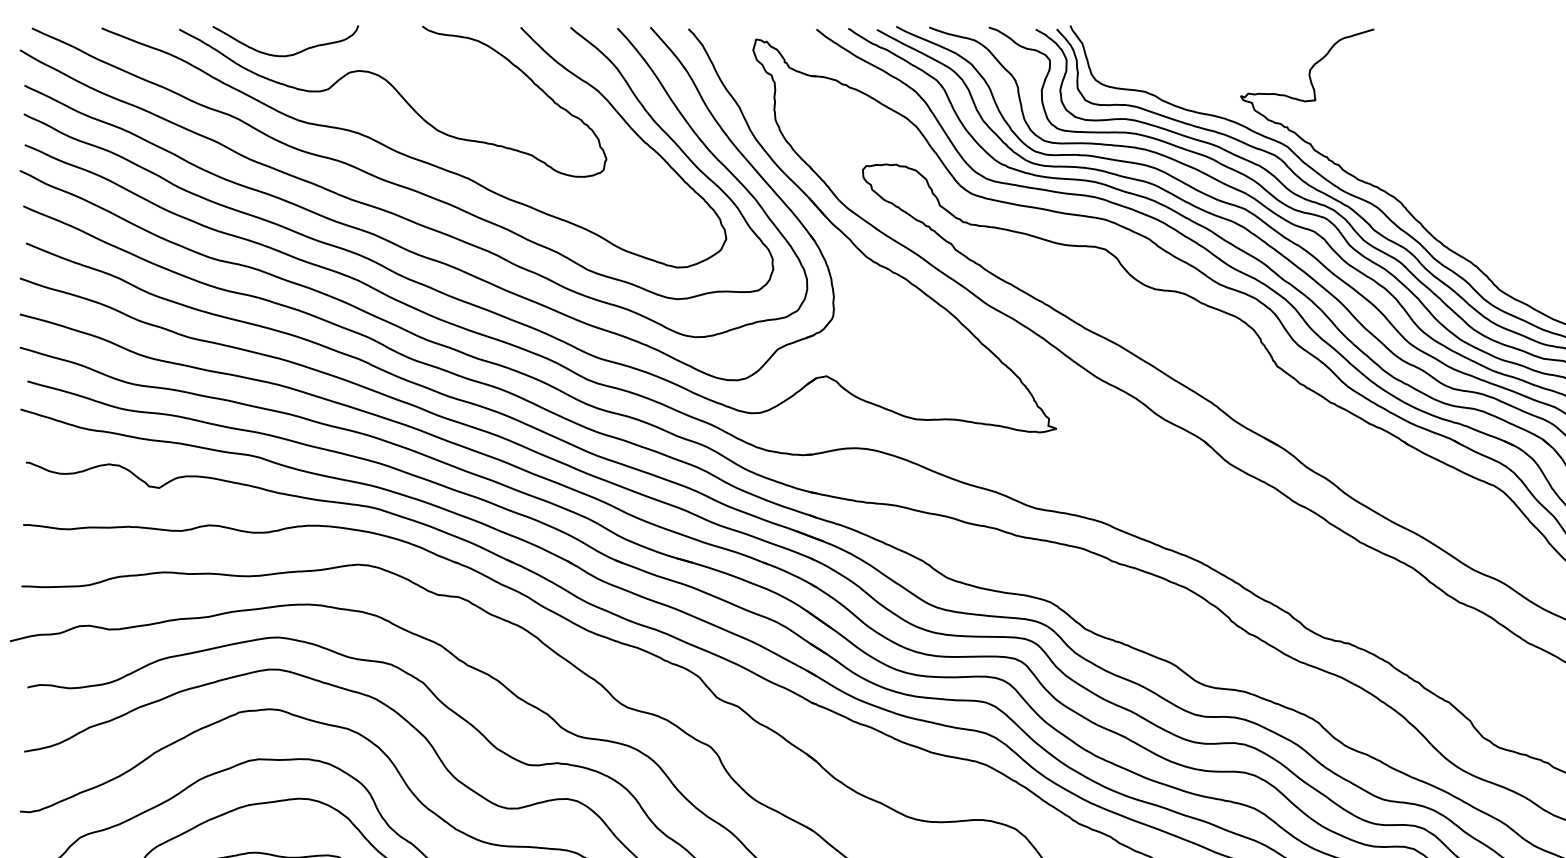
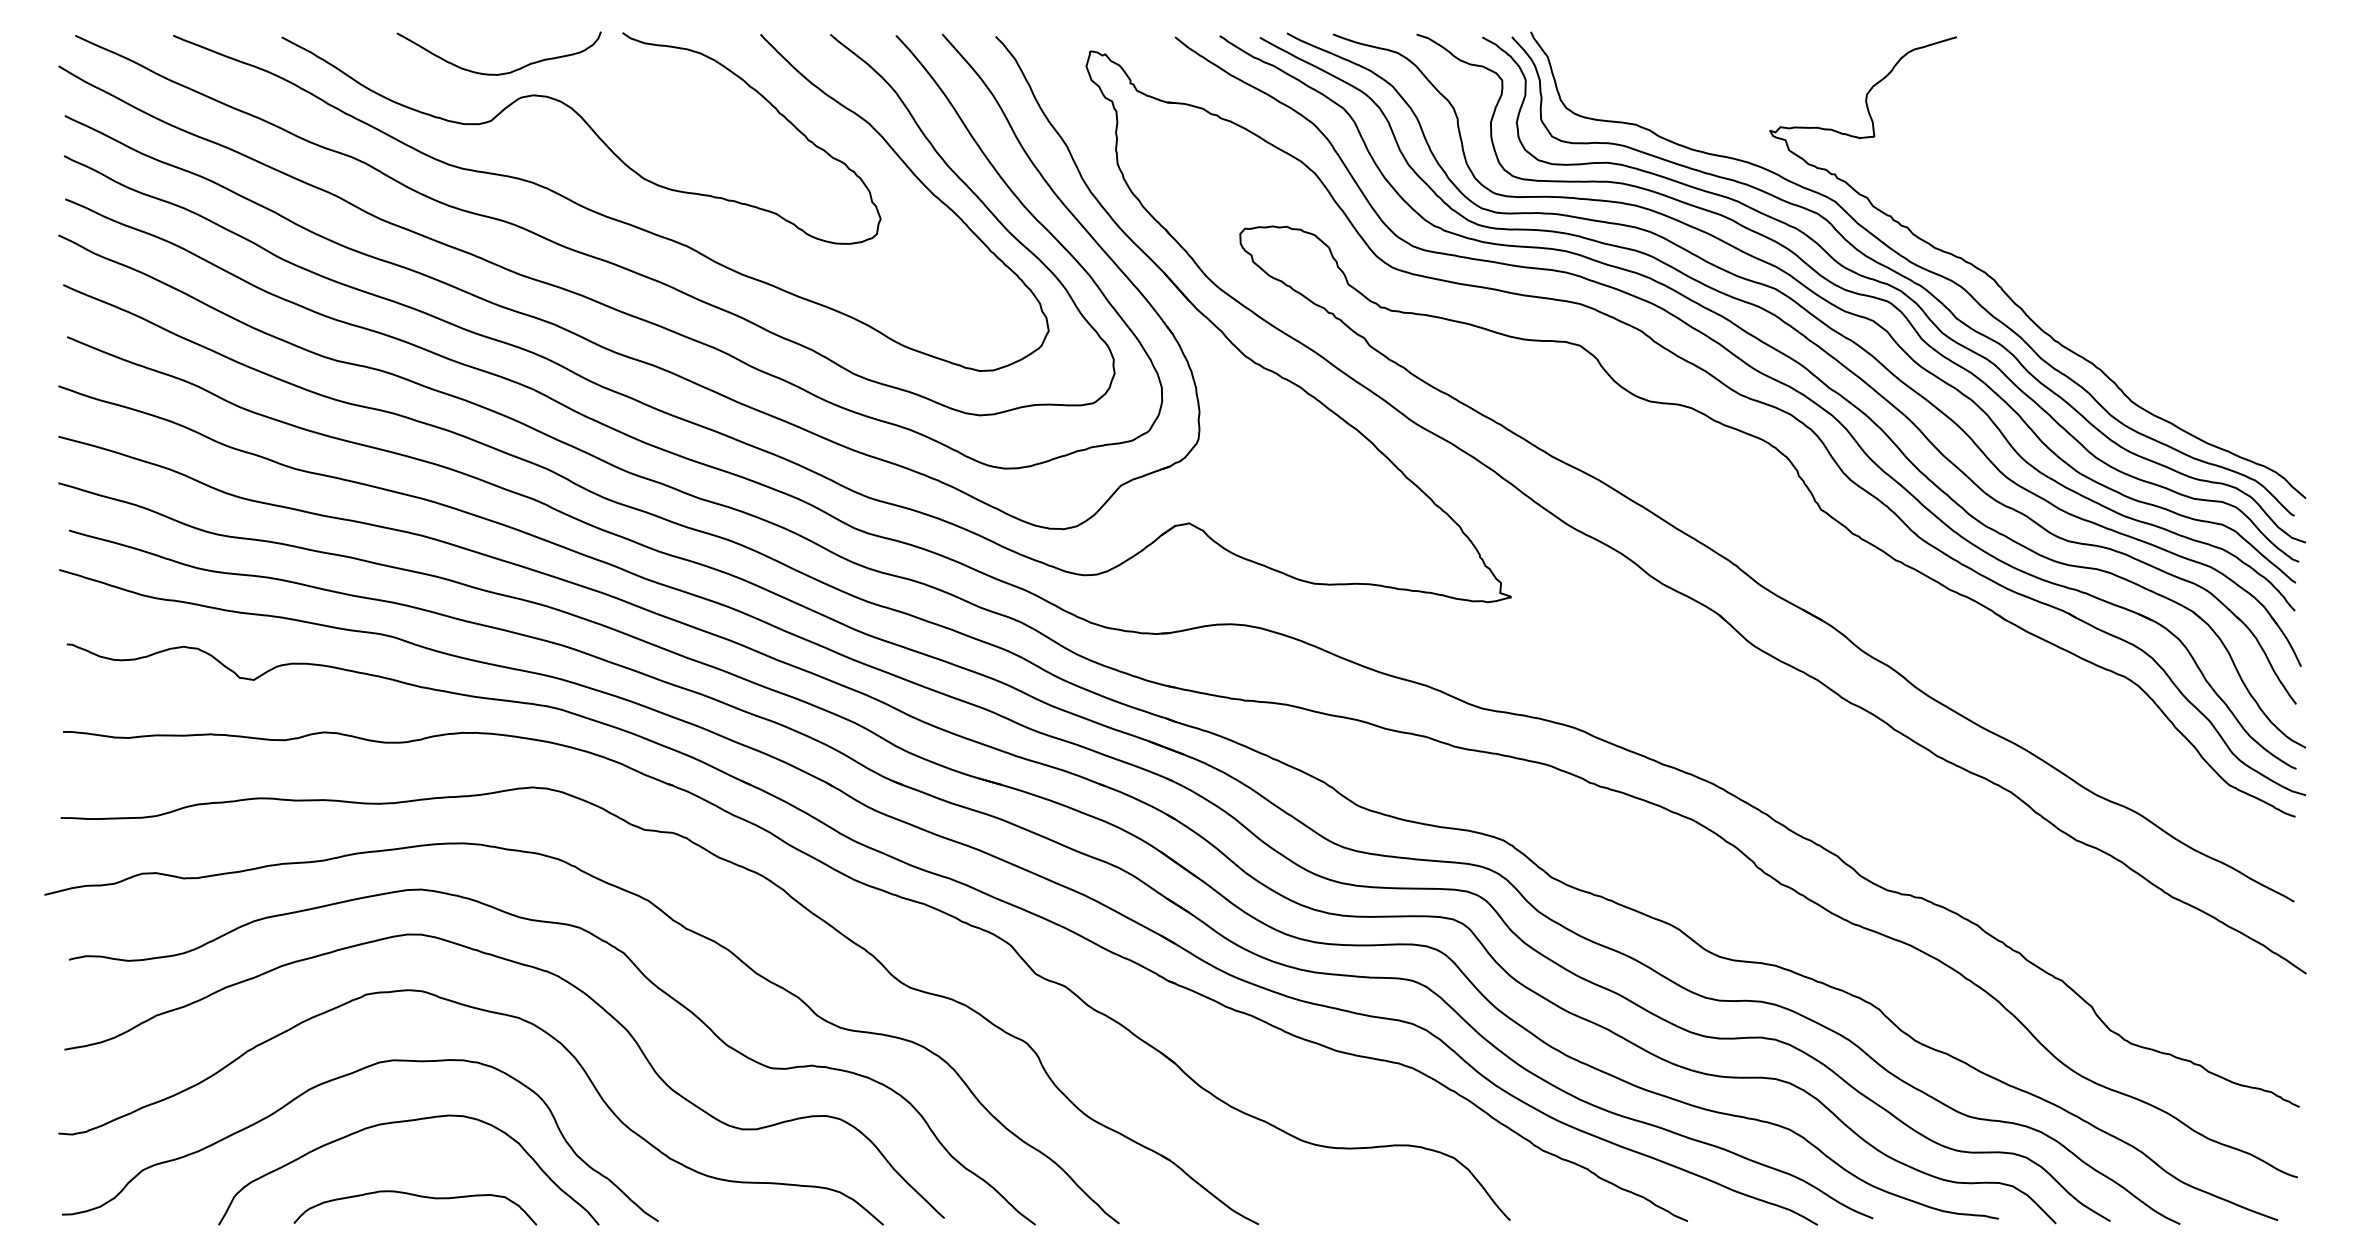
curve: (289, 54) -> (504, 72), moved

